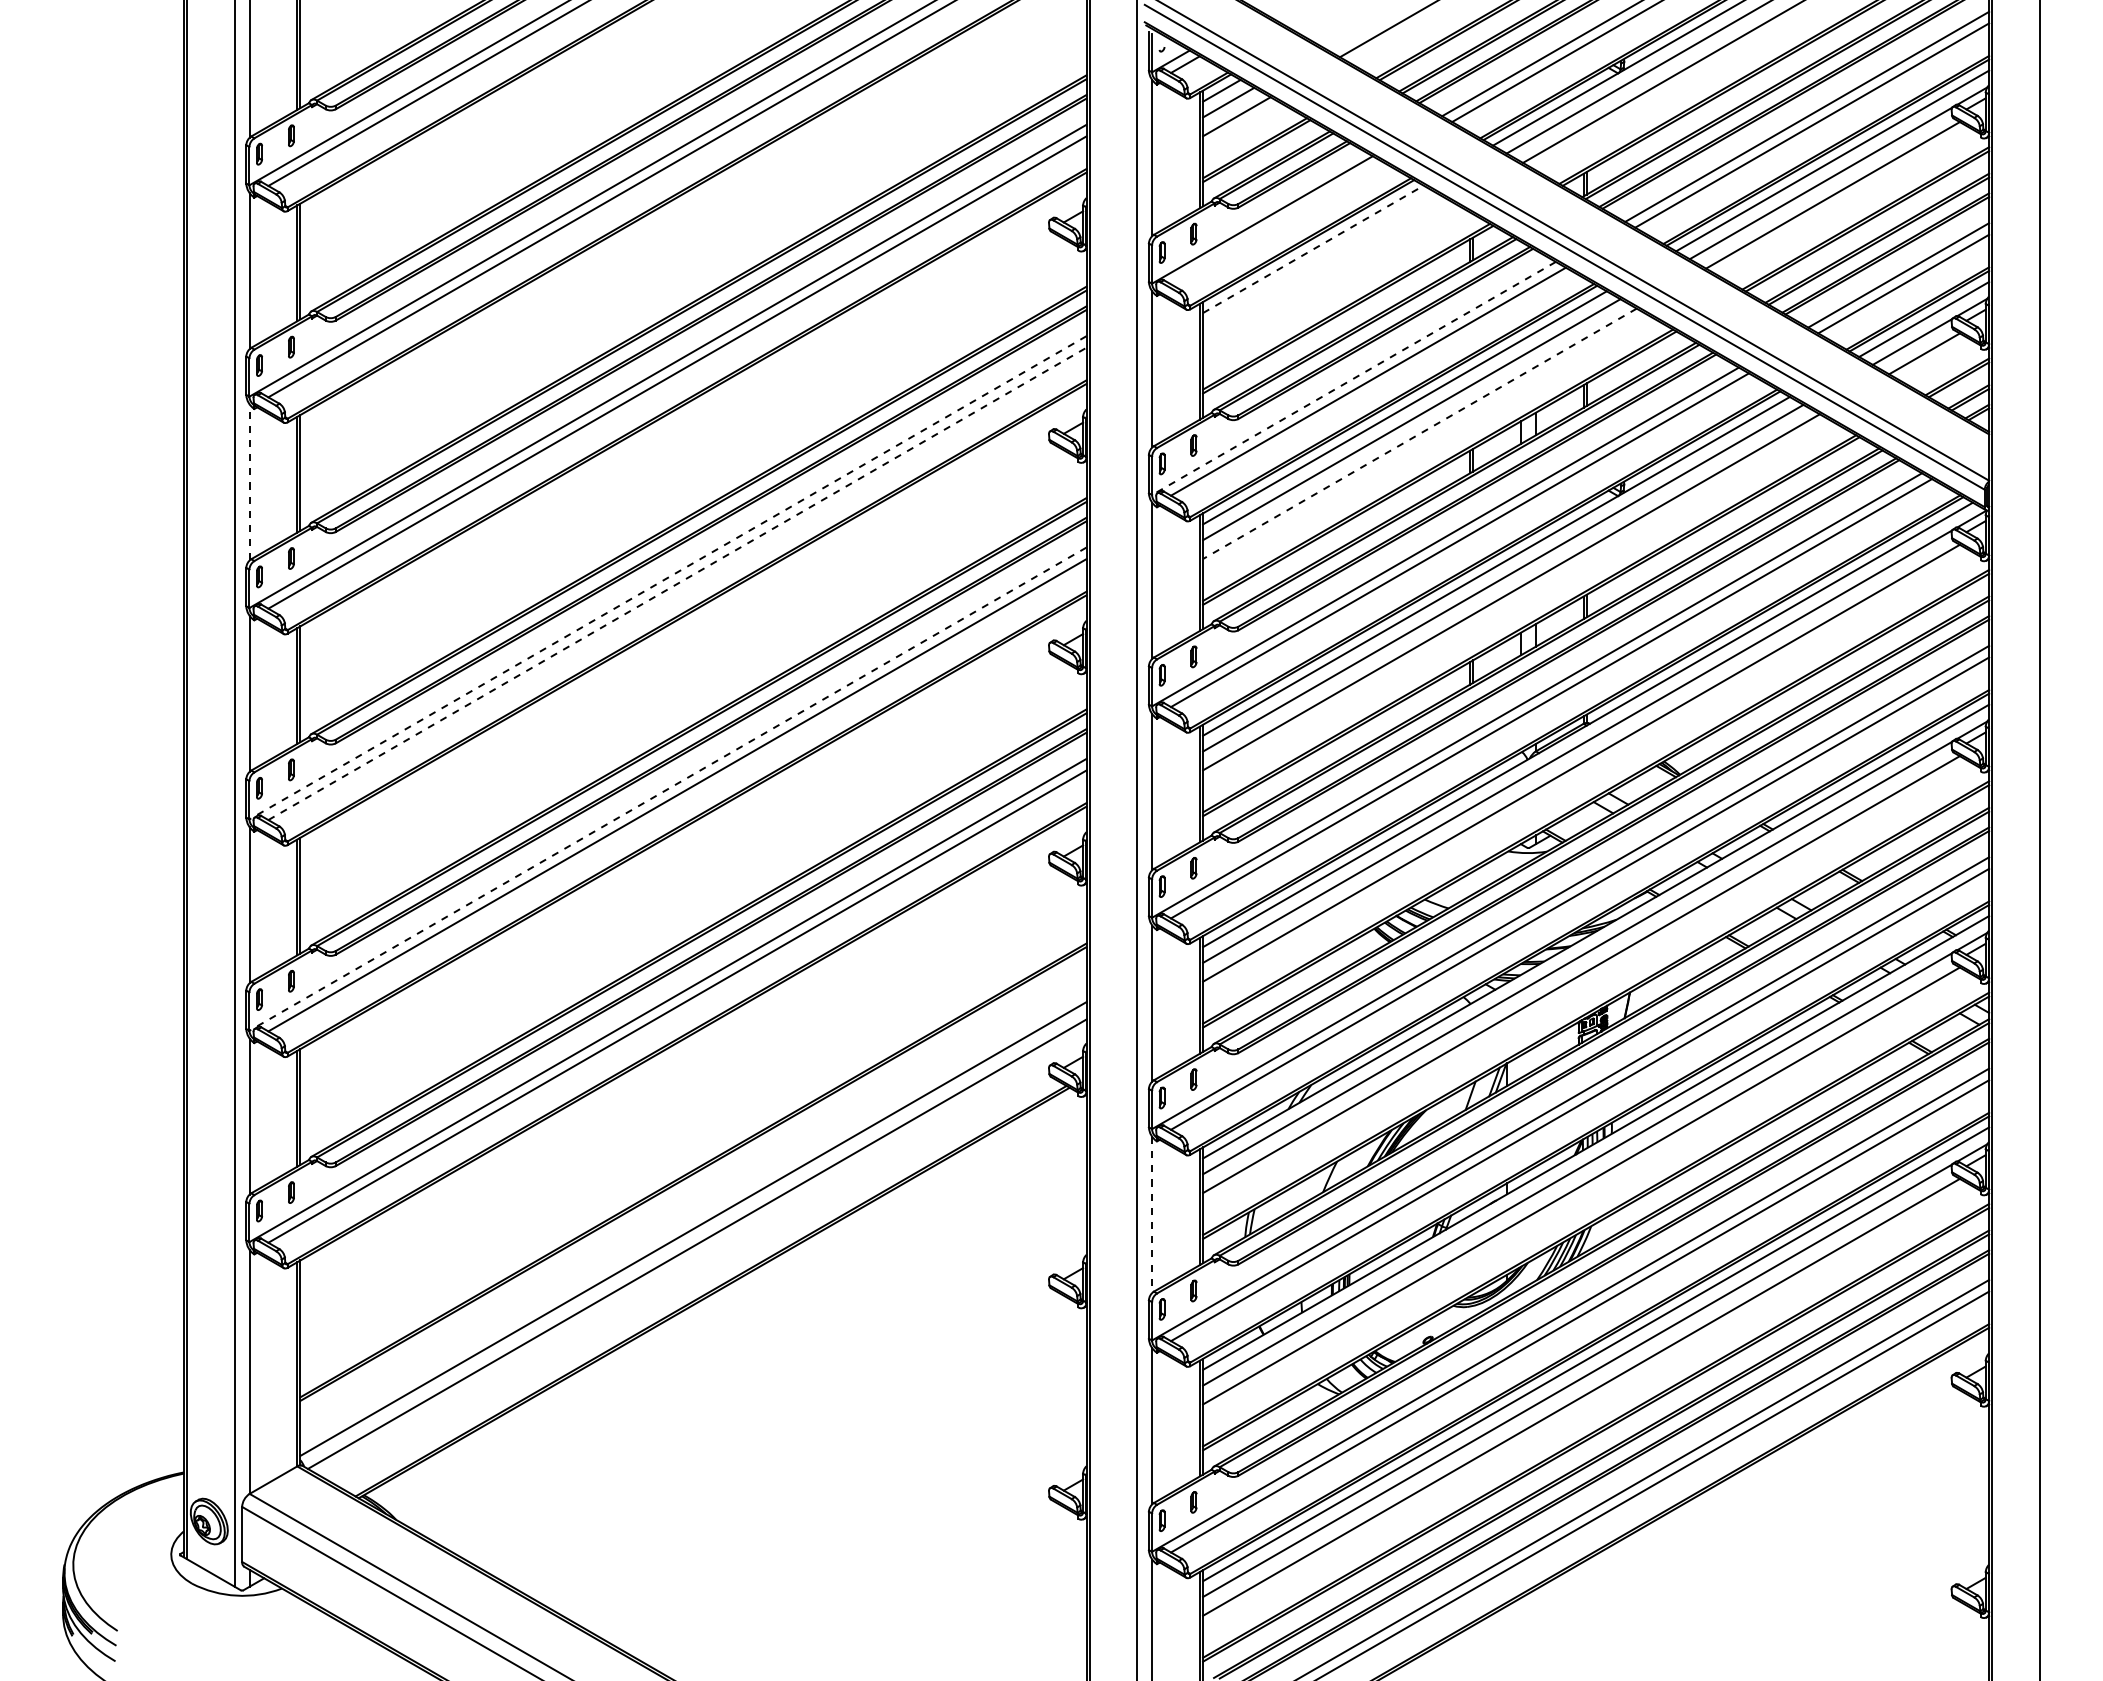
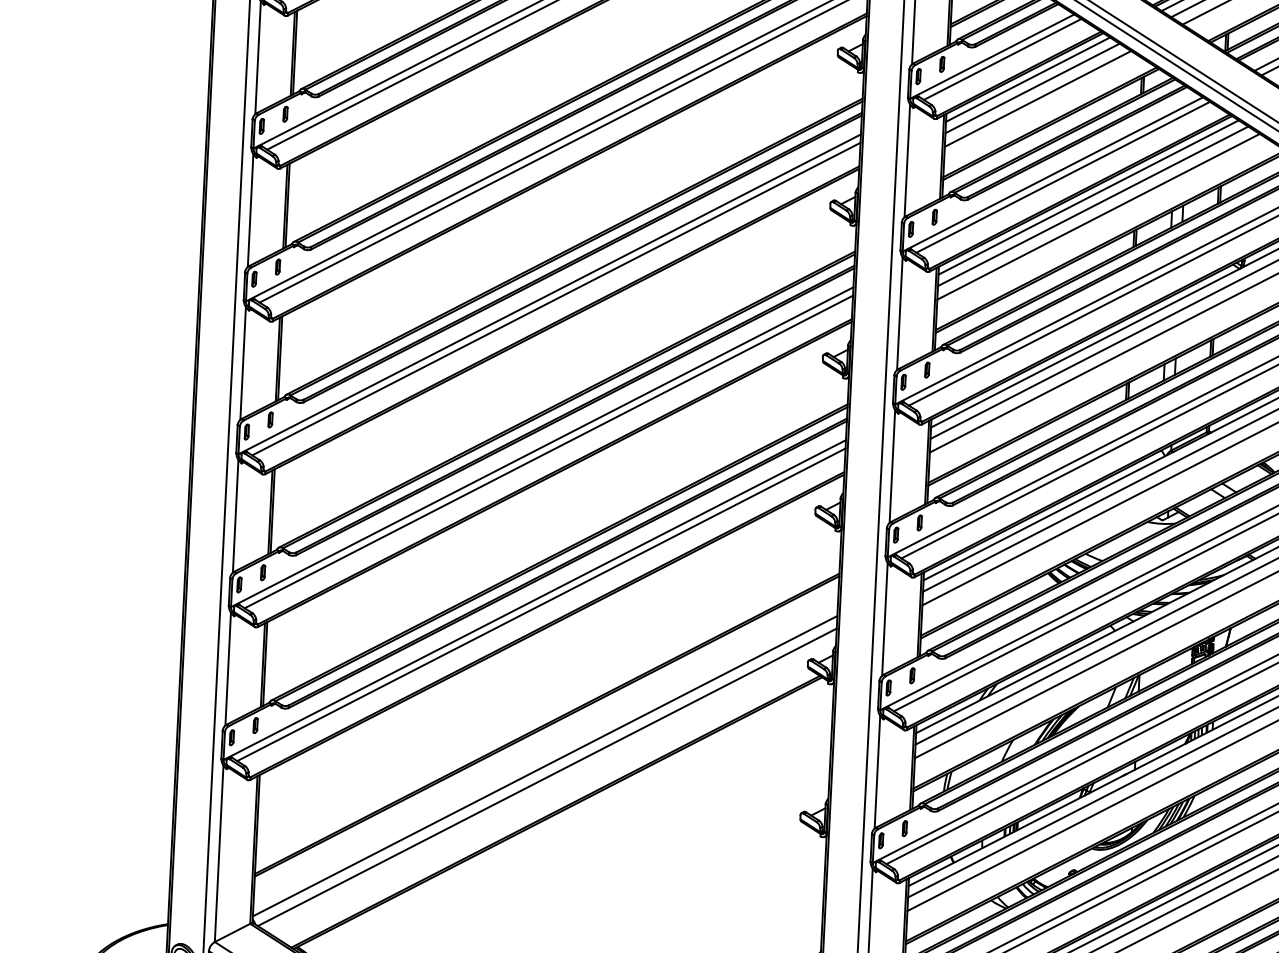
line: (1276, 223) -> (1002, 59), added
line: (1313, 249) -> (1028, 79), dashed -> solid
line: (1320, 260) -> (1032, 87), added
line: (1328, 274) -> (1038, 98), added
line: (1353, 378) -> (1052, 174), dashed -> solid
line: (1419, 434) -> (1098, 217), dashed -> solid
line: (249, 482) -> (250, 210), dashed -> solid
line: (667, 578) -> (549, 294), dashed -> solid
line: (677, 583) -> (556, 298), dashed -> solid
line: (667, 789) -> (541, 447), dashed -> solid
line: (1152, 1214) -> (877, 771), dashed -> solid

